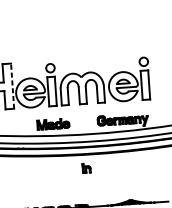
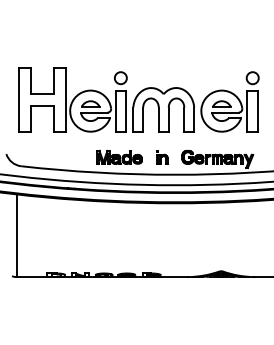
line: (12, 85) -> (65, 99), dashed -> solid
part: (86, 168) -> (162, 157), moved

